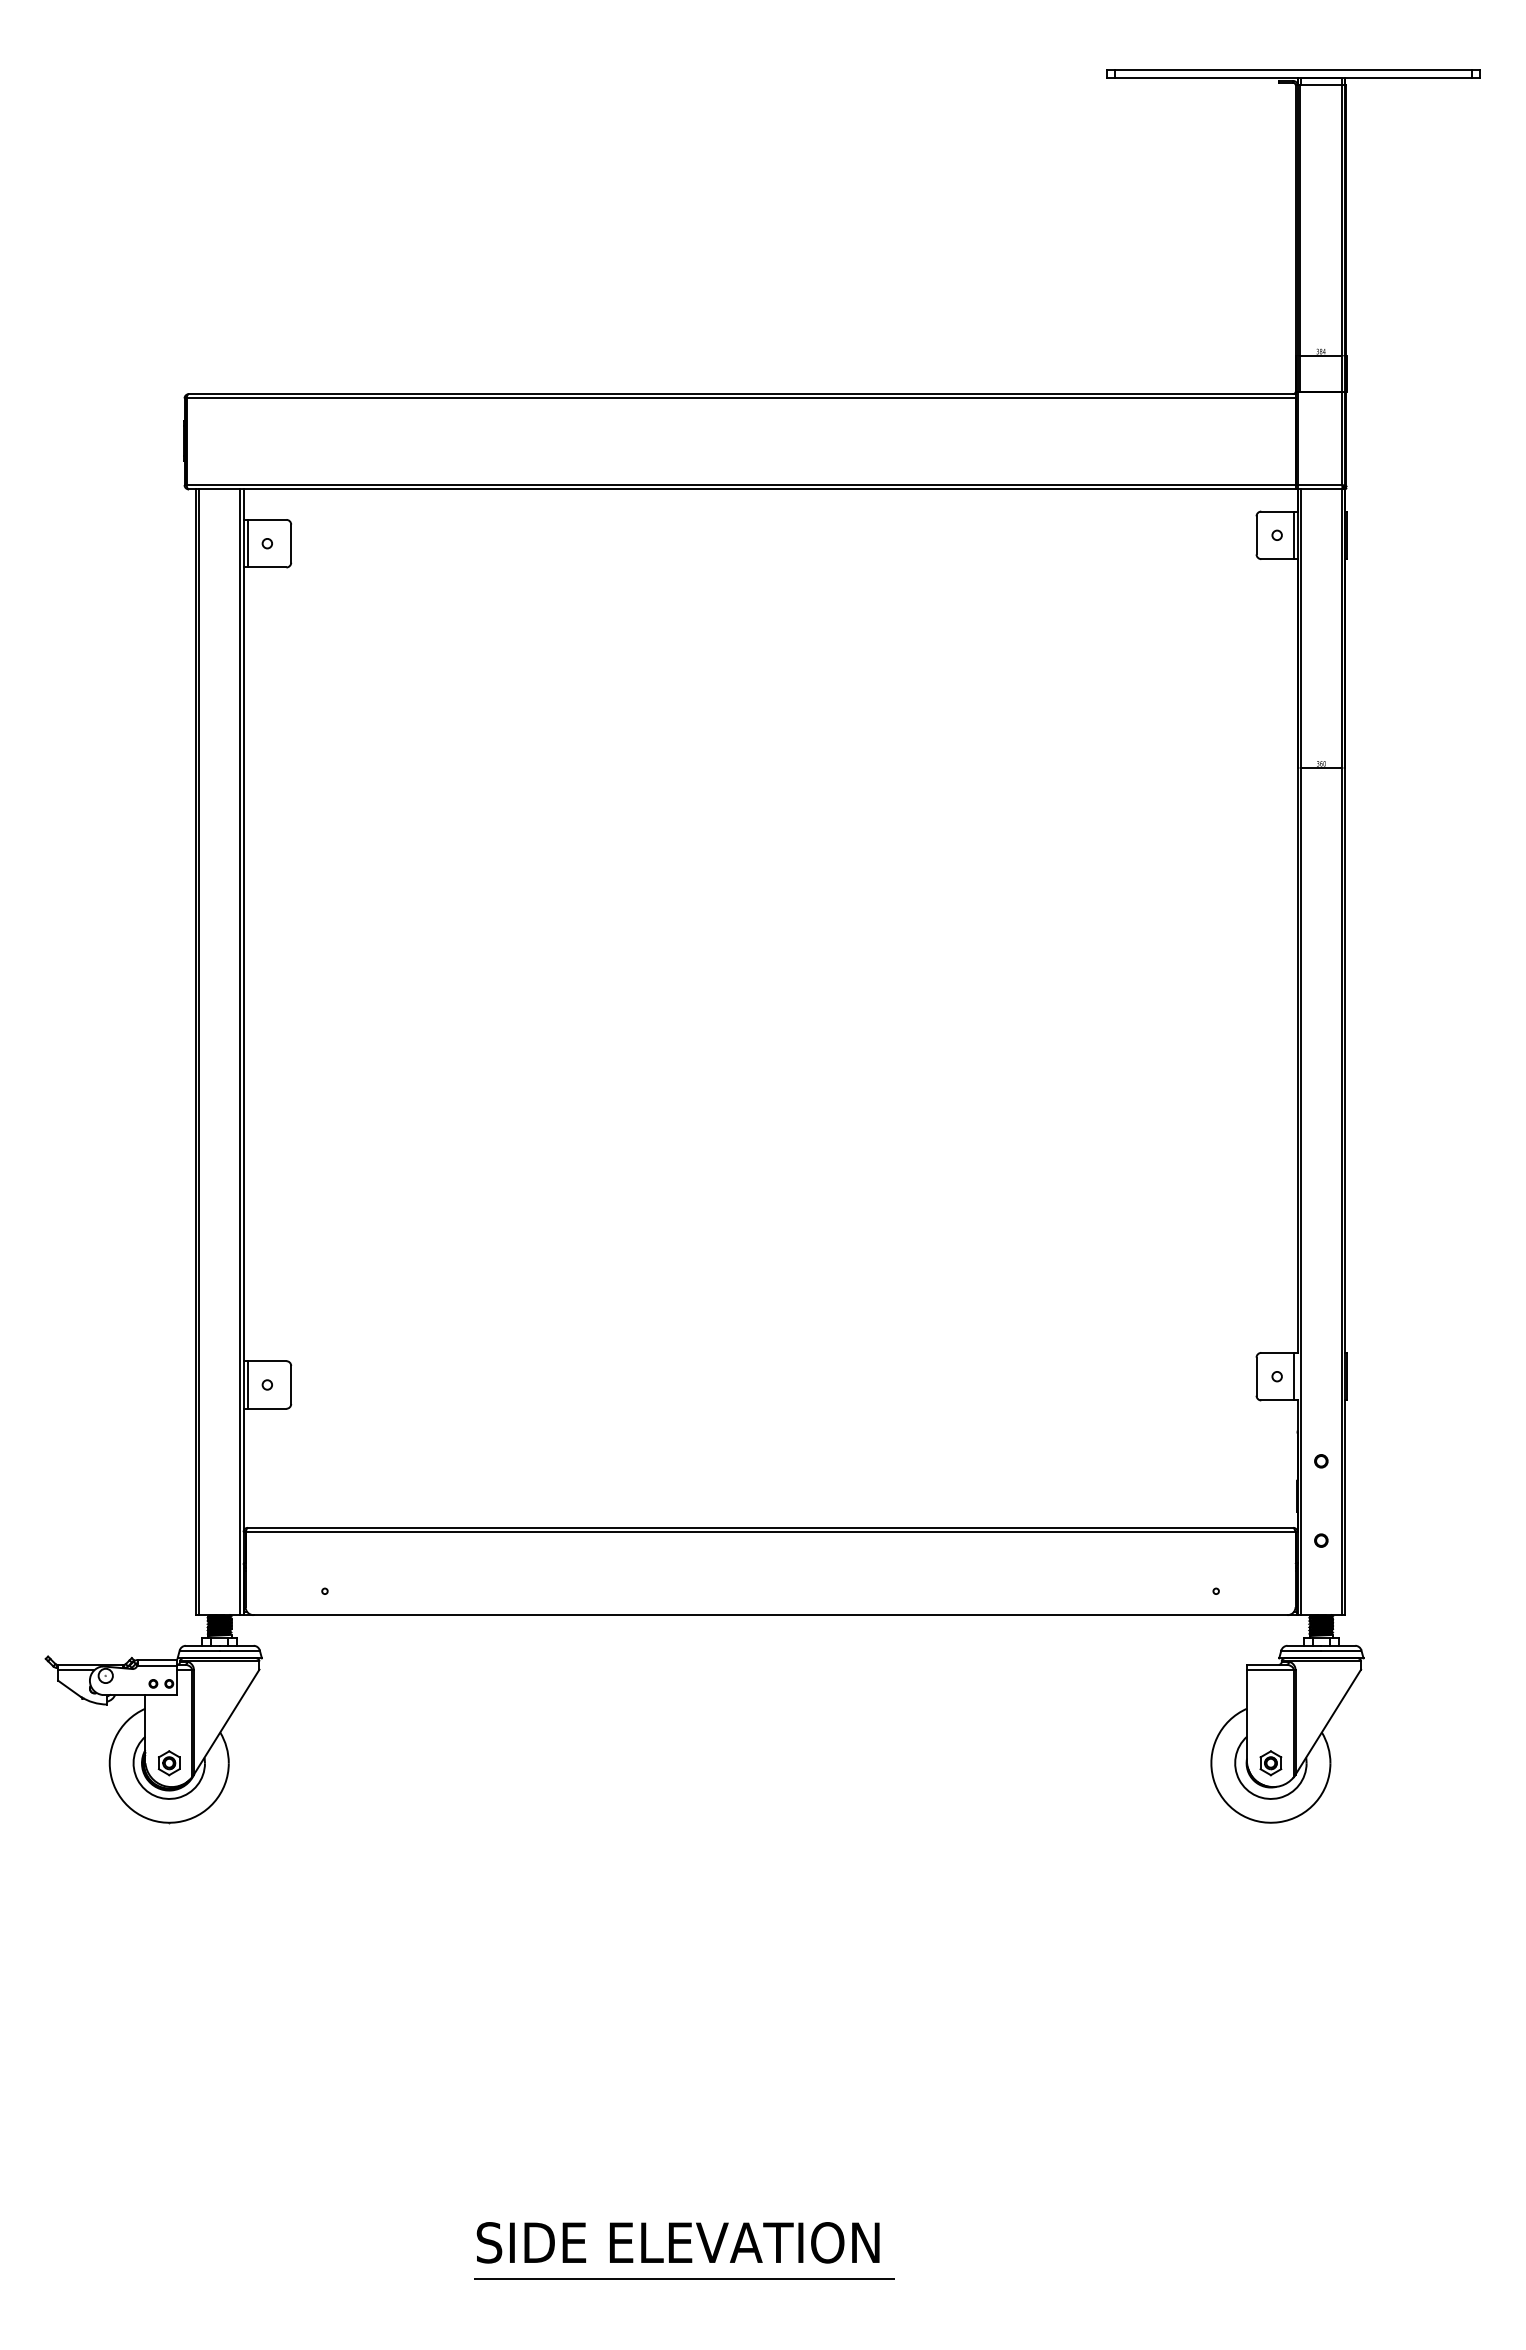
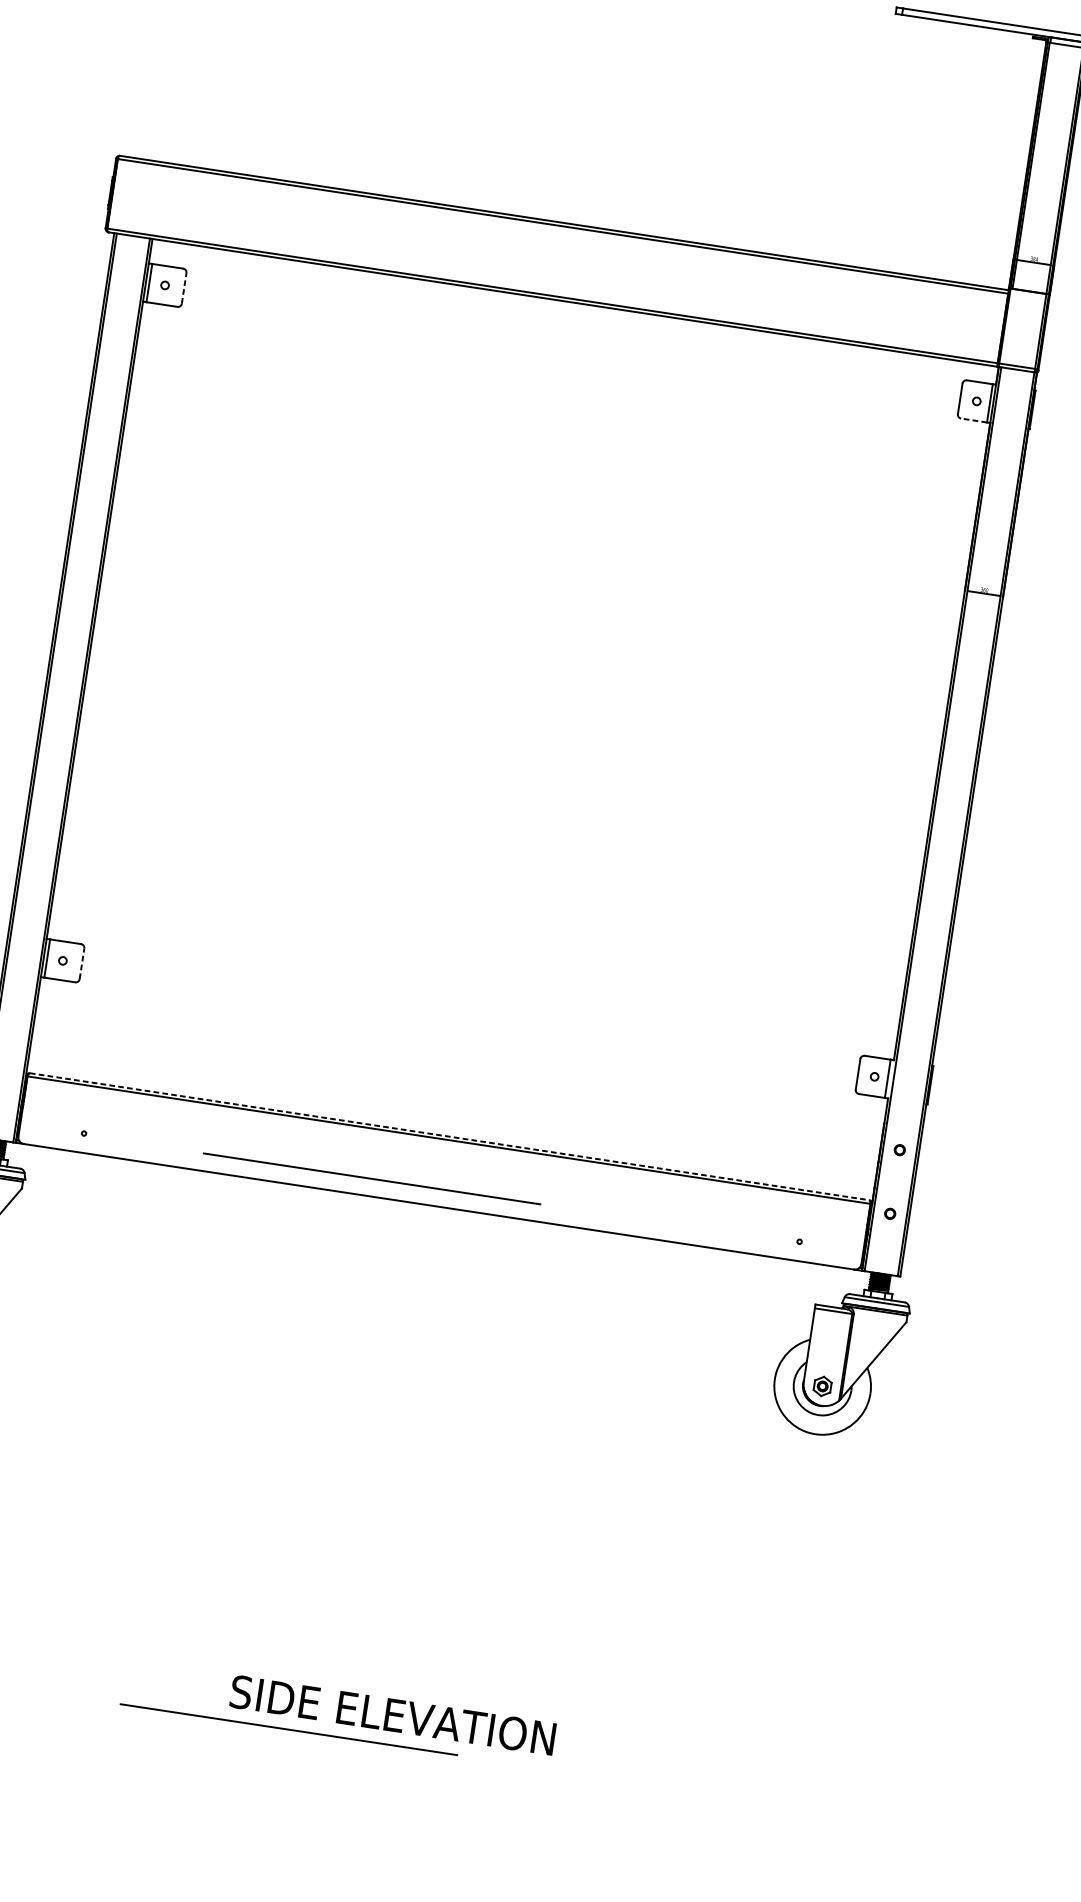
line: (291, 543) -> (184, 288), solid -> dashed
line: (1276, 559) -> (973, 420), solid -> dashed
line: (291, 1384) -> (82, 963), solid -> dashed
line: (770, 1527) -> (449, 1136), solid -> dashed
line: (684, 1592) -> (372, 1178), added
text: (677, 2242) -> (392, 1714), moved

